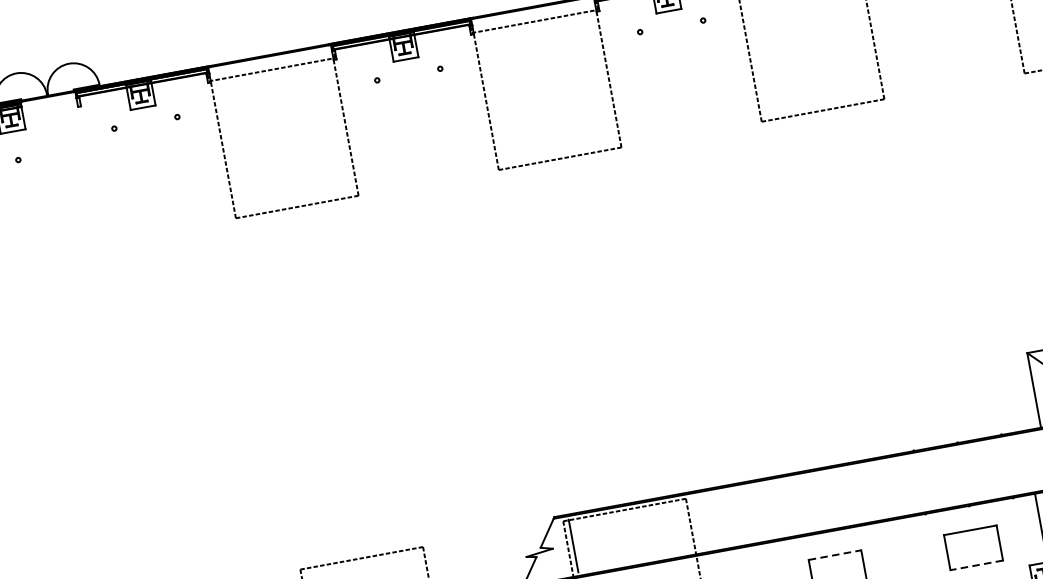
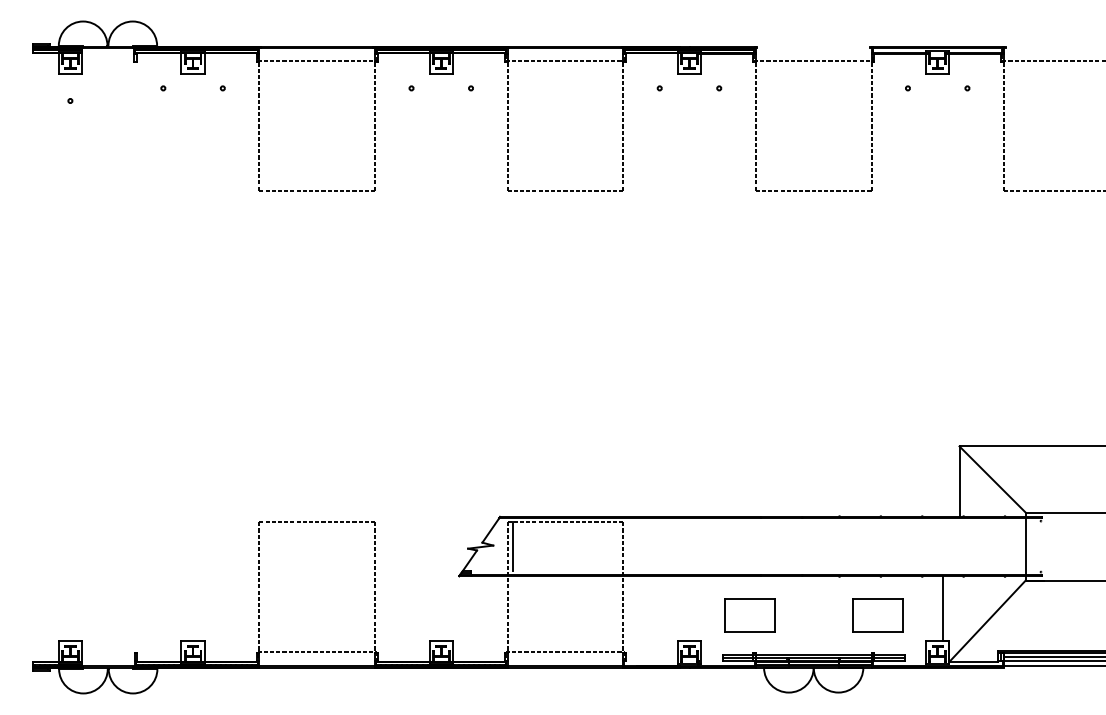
line: (835, 554) -> (750, 598), dashed -> solid
line: (976, 565) -> (877, 631), dashed -> solid

